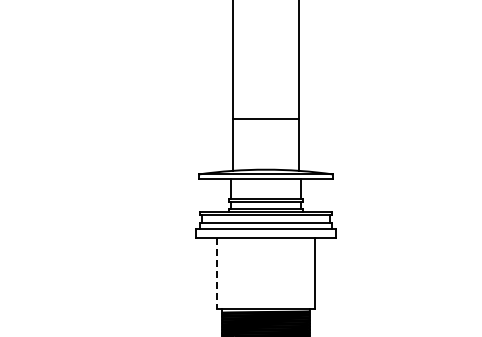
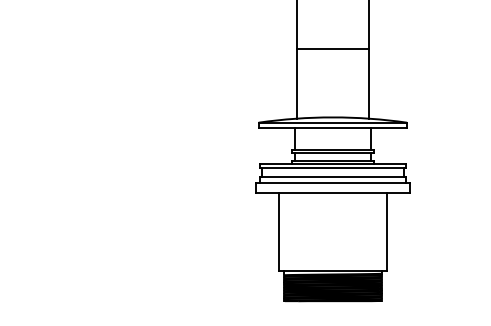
line: (265, 119) -> (332, 49), moved
line: (216, 273) -> (278, 231), dashed -> solid

